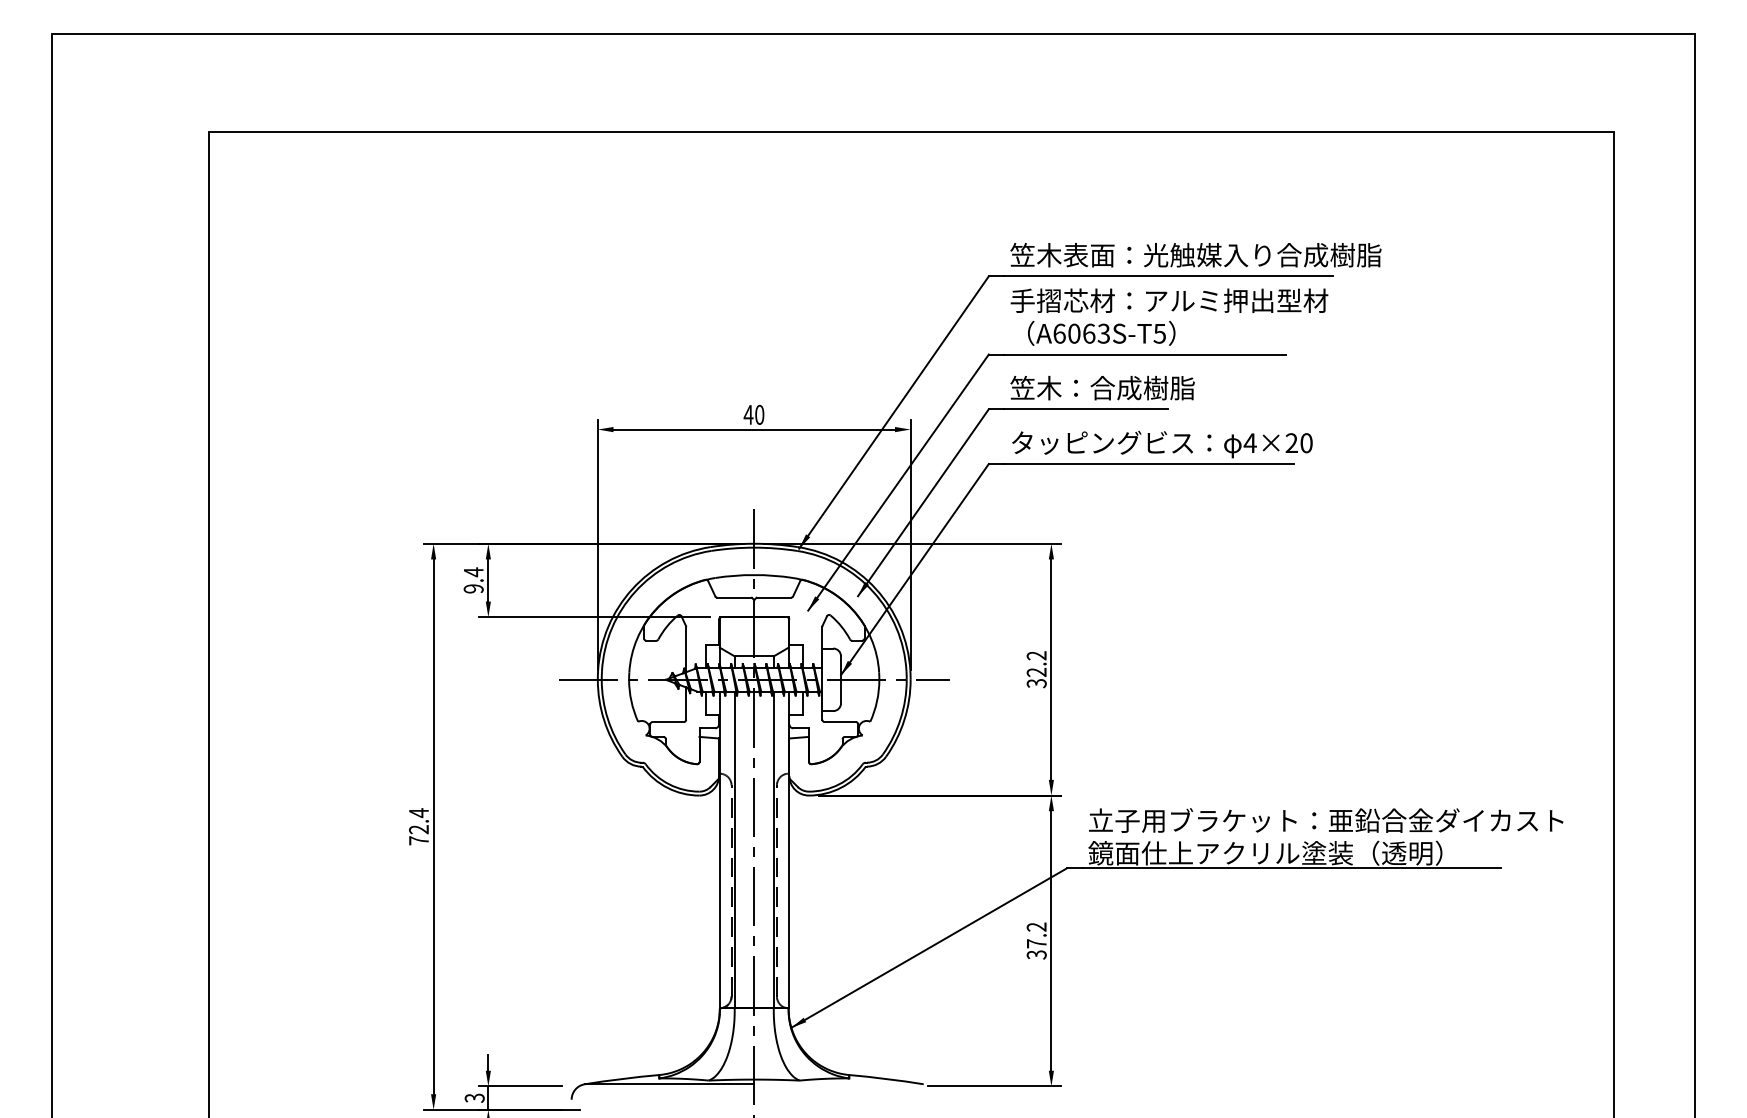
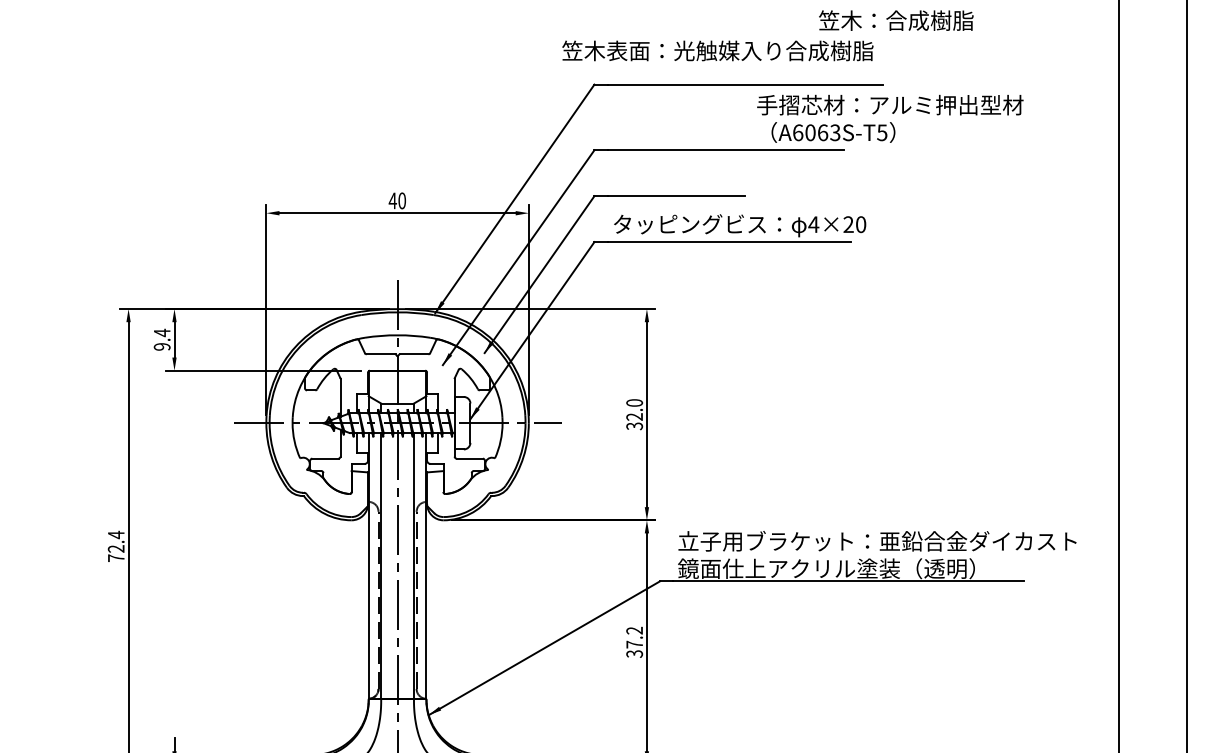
text: (1195, 255) -> (717, 51), moved
text: (1169, 316) -> (890, 118), moved
text: (1102, 387) -> (896, 20), moved
text: (1036, 655) -> (634, 402), 32.2 -> 32.0

